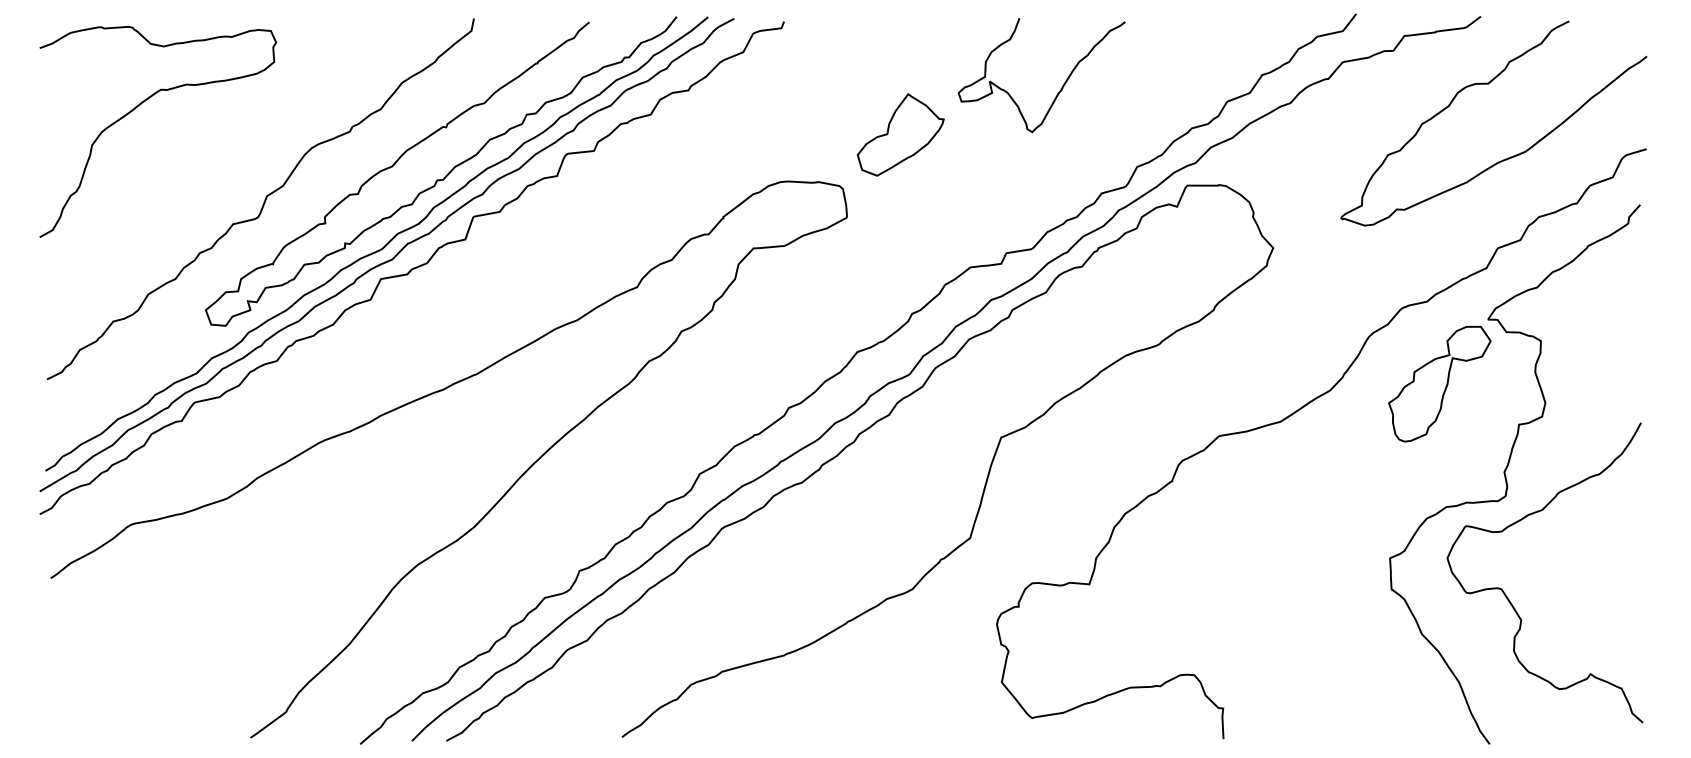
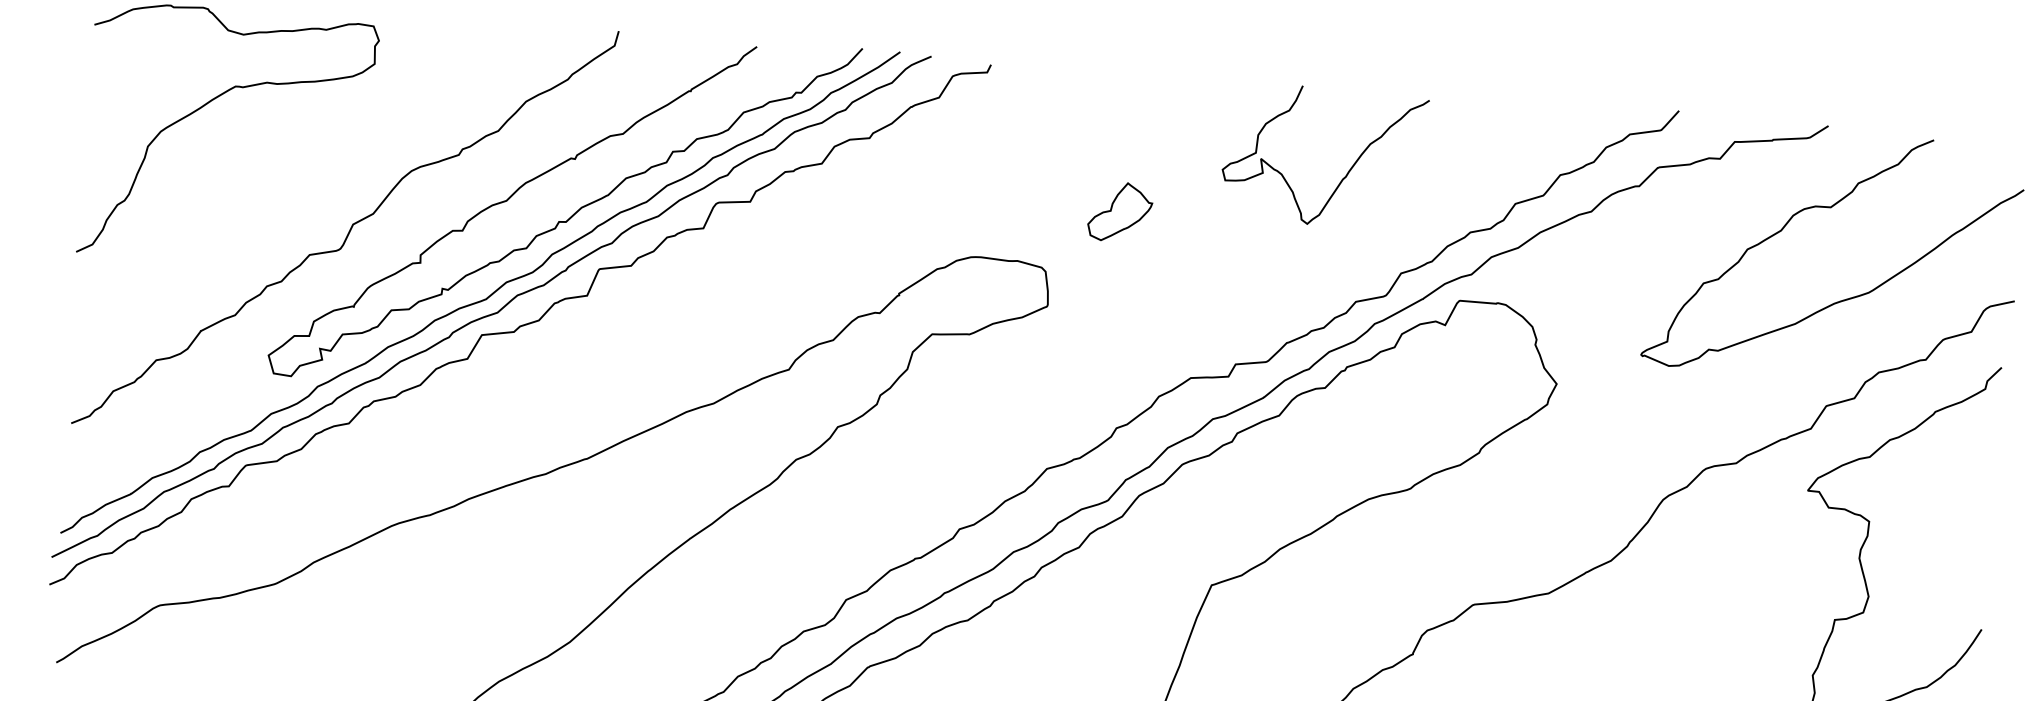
curve: (1062, 85) -> (1348, 170), moved
part: (900, 134) -> (1119, 211), size x0.6
part: (1439, 383) -> (1743, 562), removed

